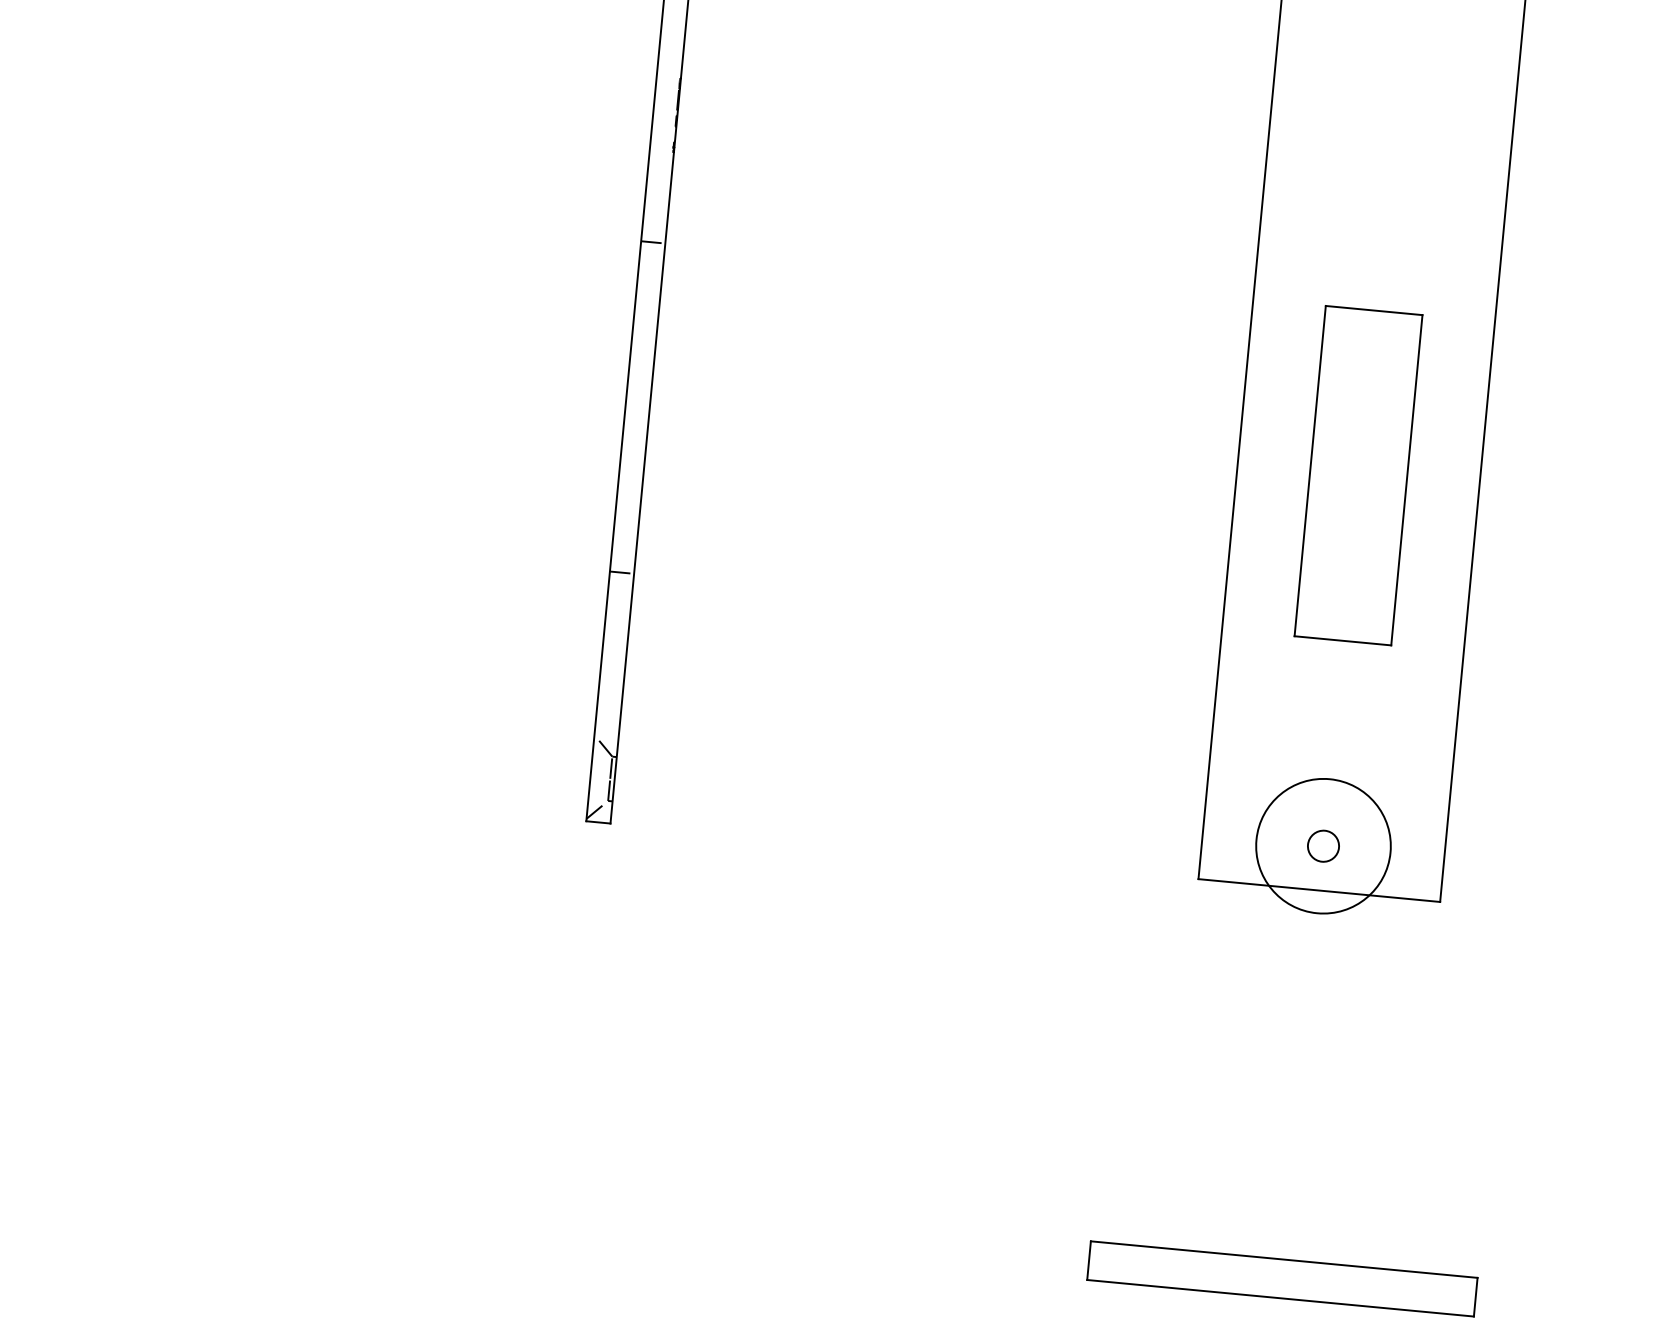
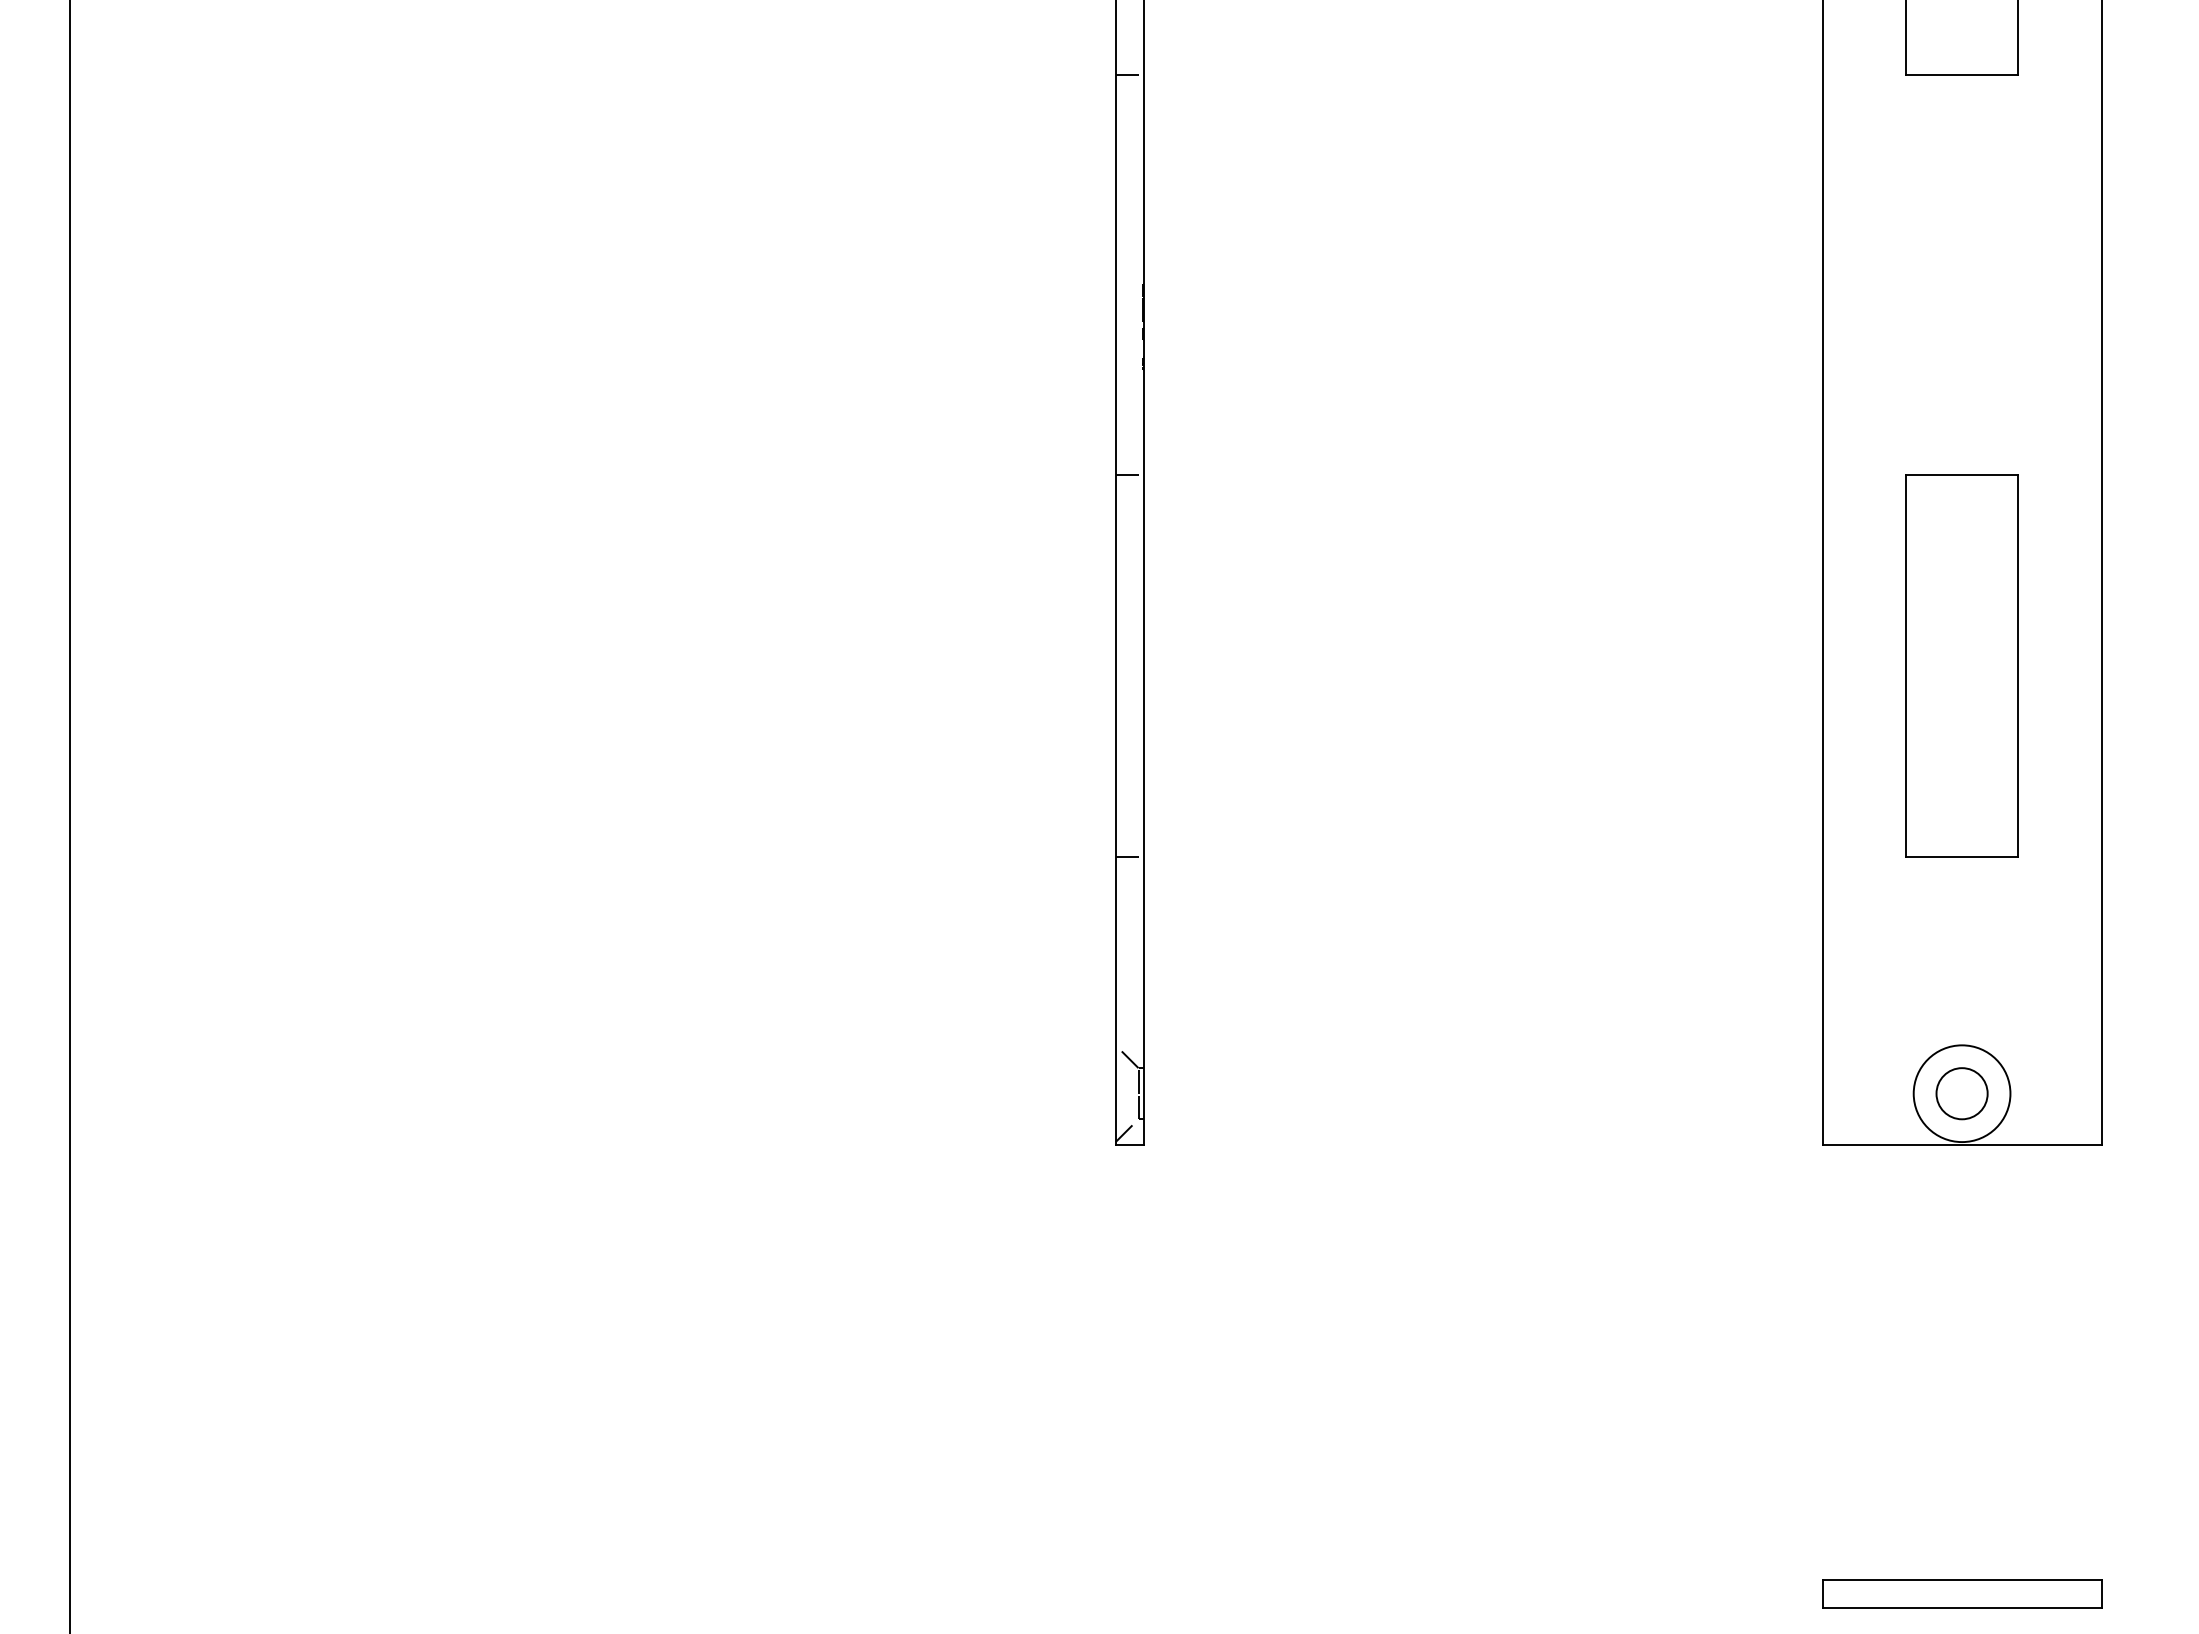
circle: (1323, 846) -> (1961, 1093), size x0.62
circle: (1323, 846) -> (1961, 1093), size x1.43
part: (1282, 1279) -> (1962, 1593), size x0.62

